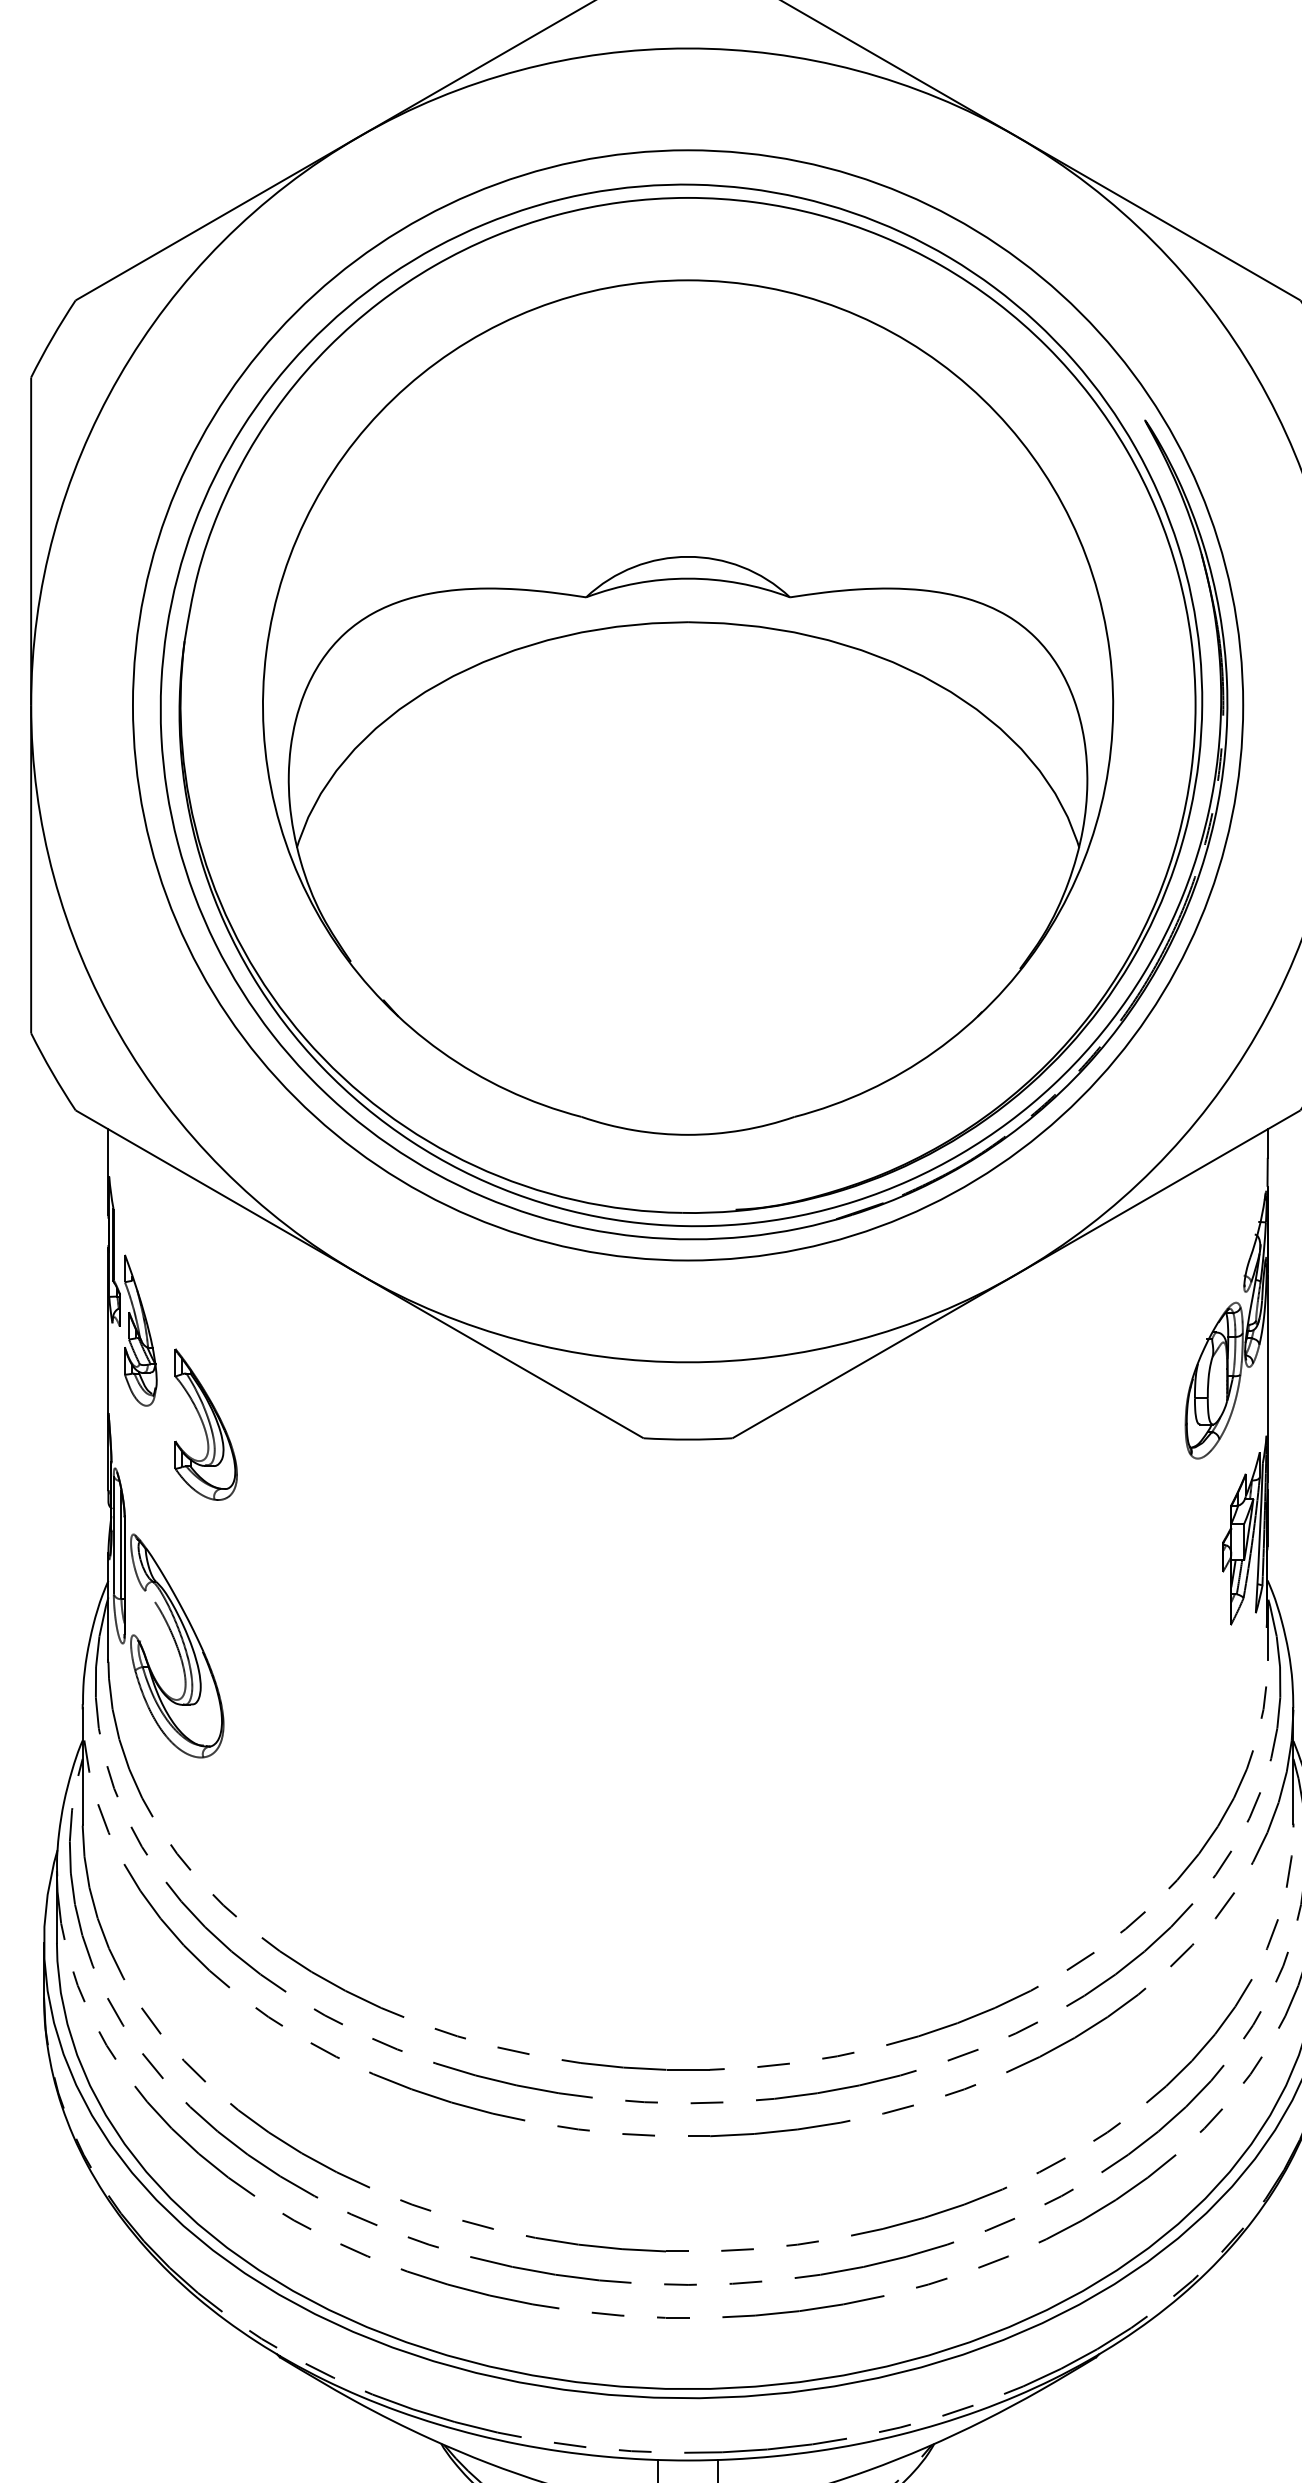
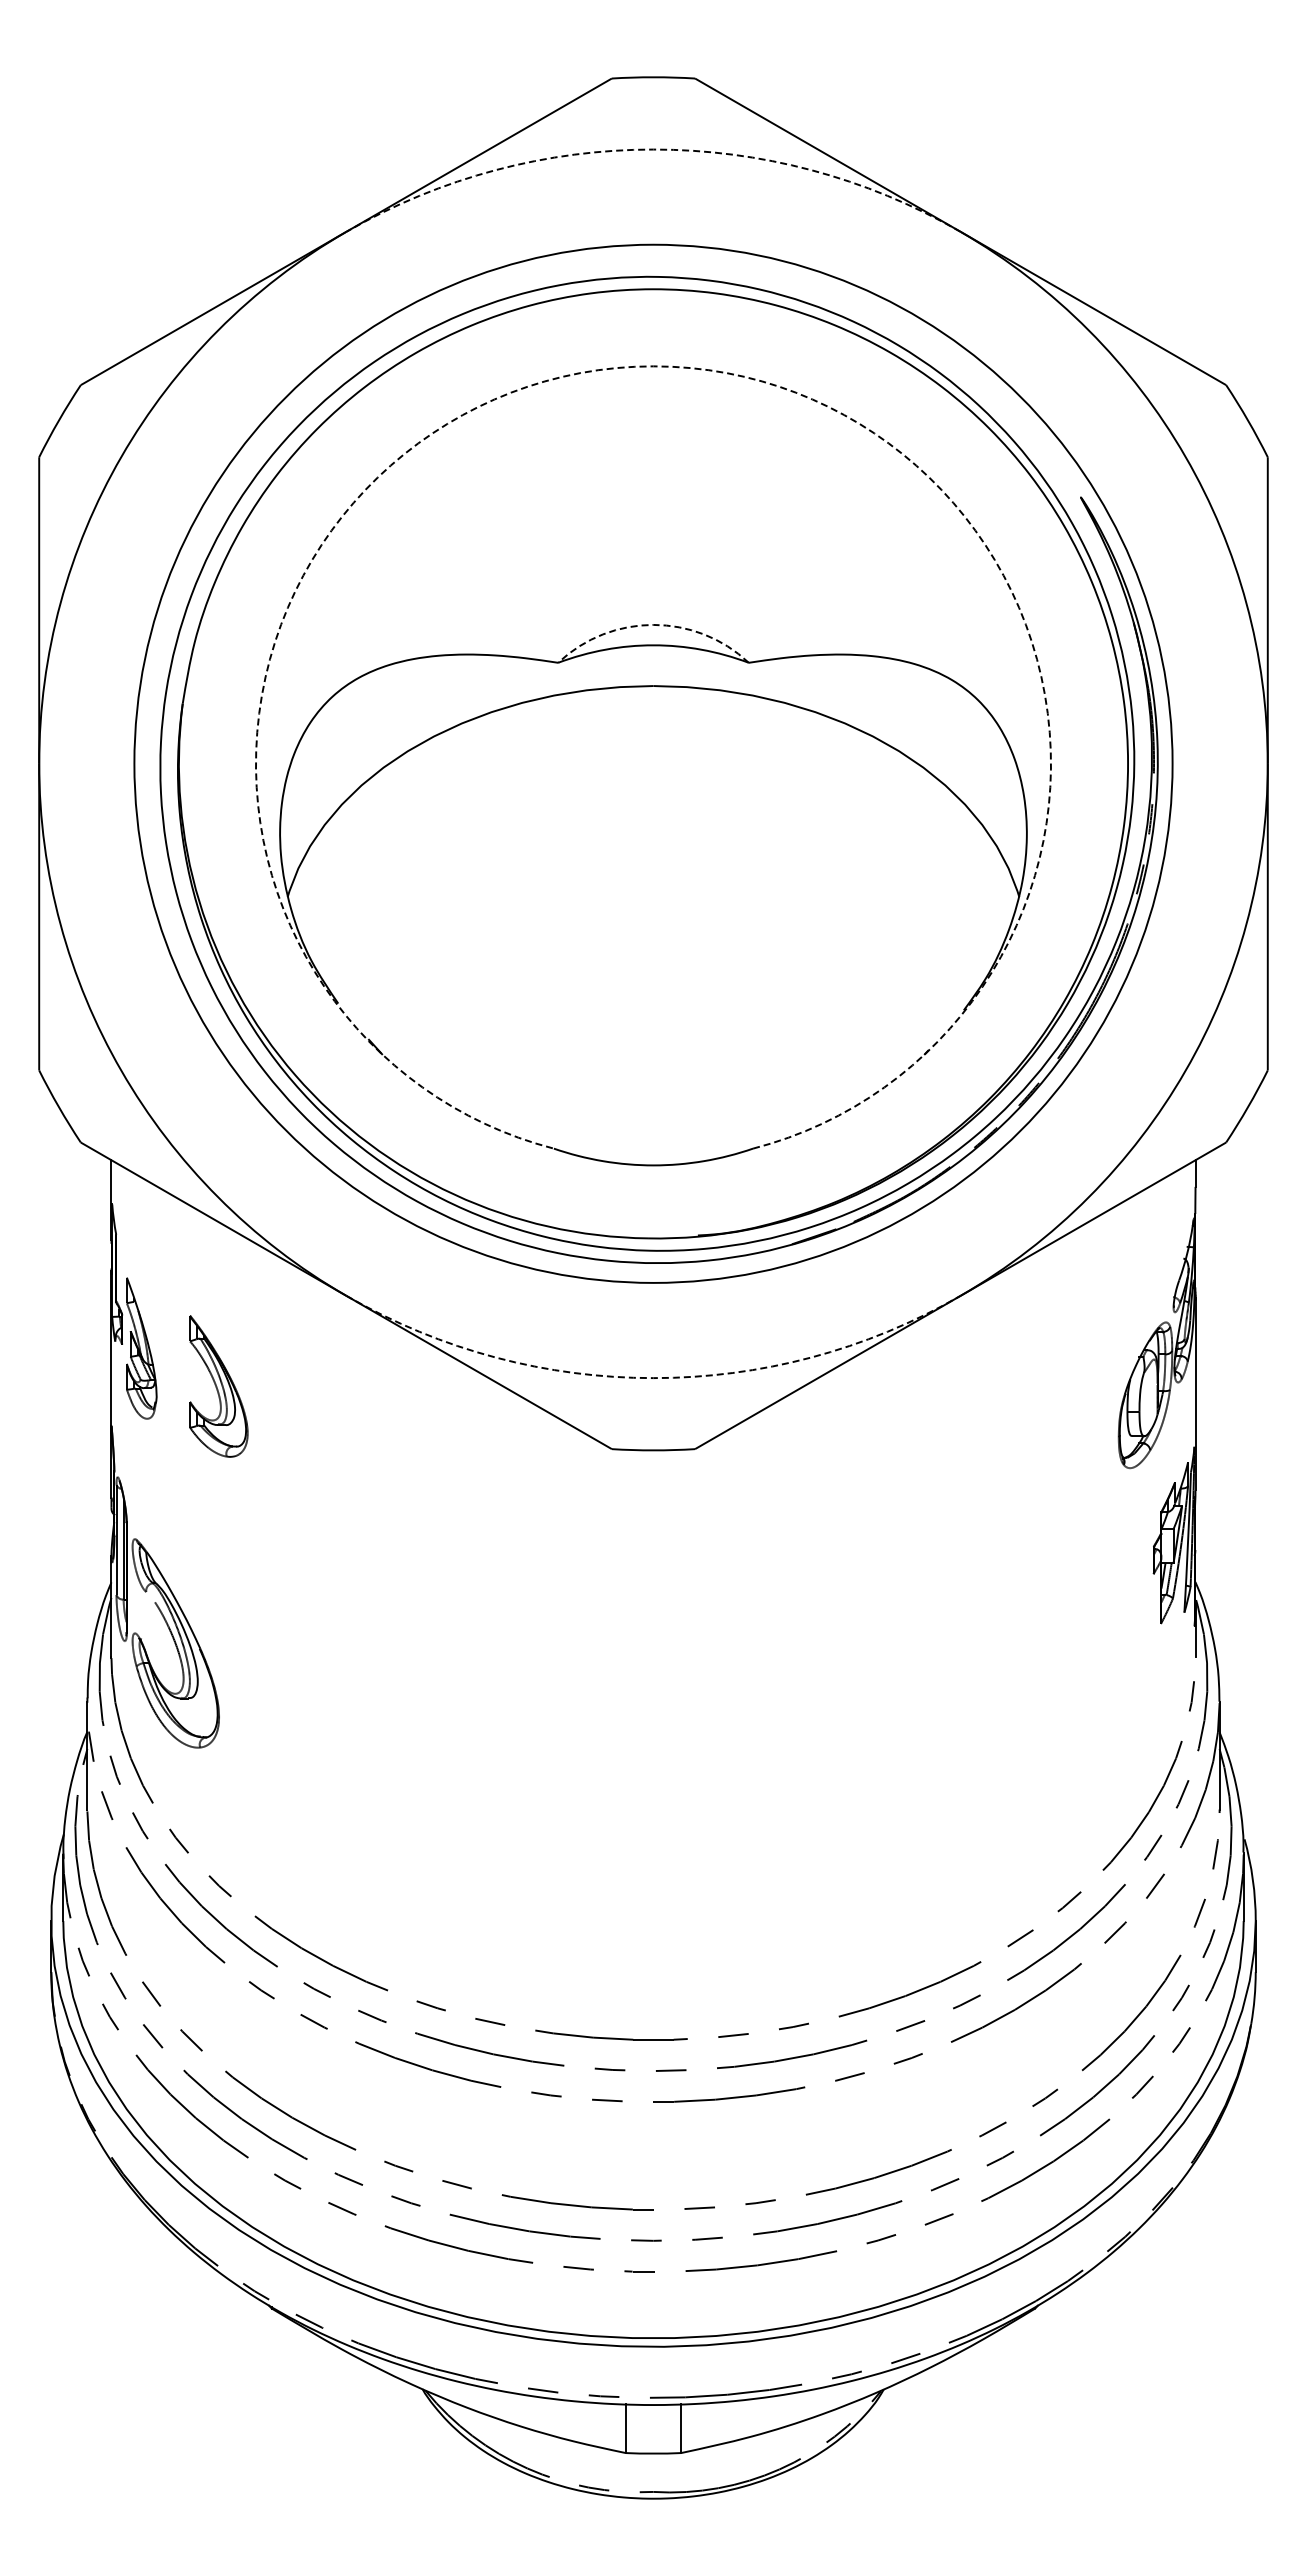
arc: (688, 48) -> (653, 149), solid -> dashed
arc: (688, 280) -> (653, 366), solid -> dashed
arc: (688, 556) -> (653, 624), solid -> dashed
arc: (688, 1362) -> (653, 1378), solid -> dashed
part: (205, 1424) -> (218, 1386), moved

